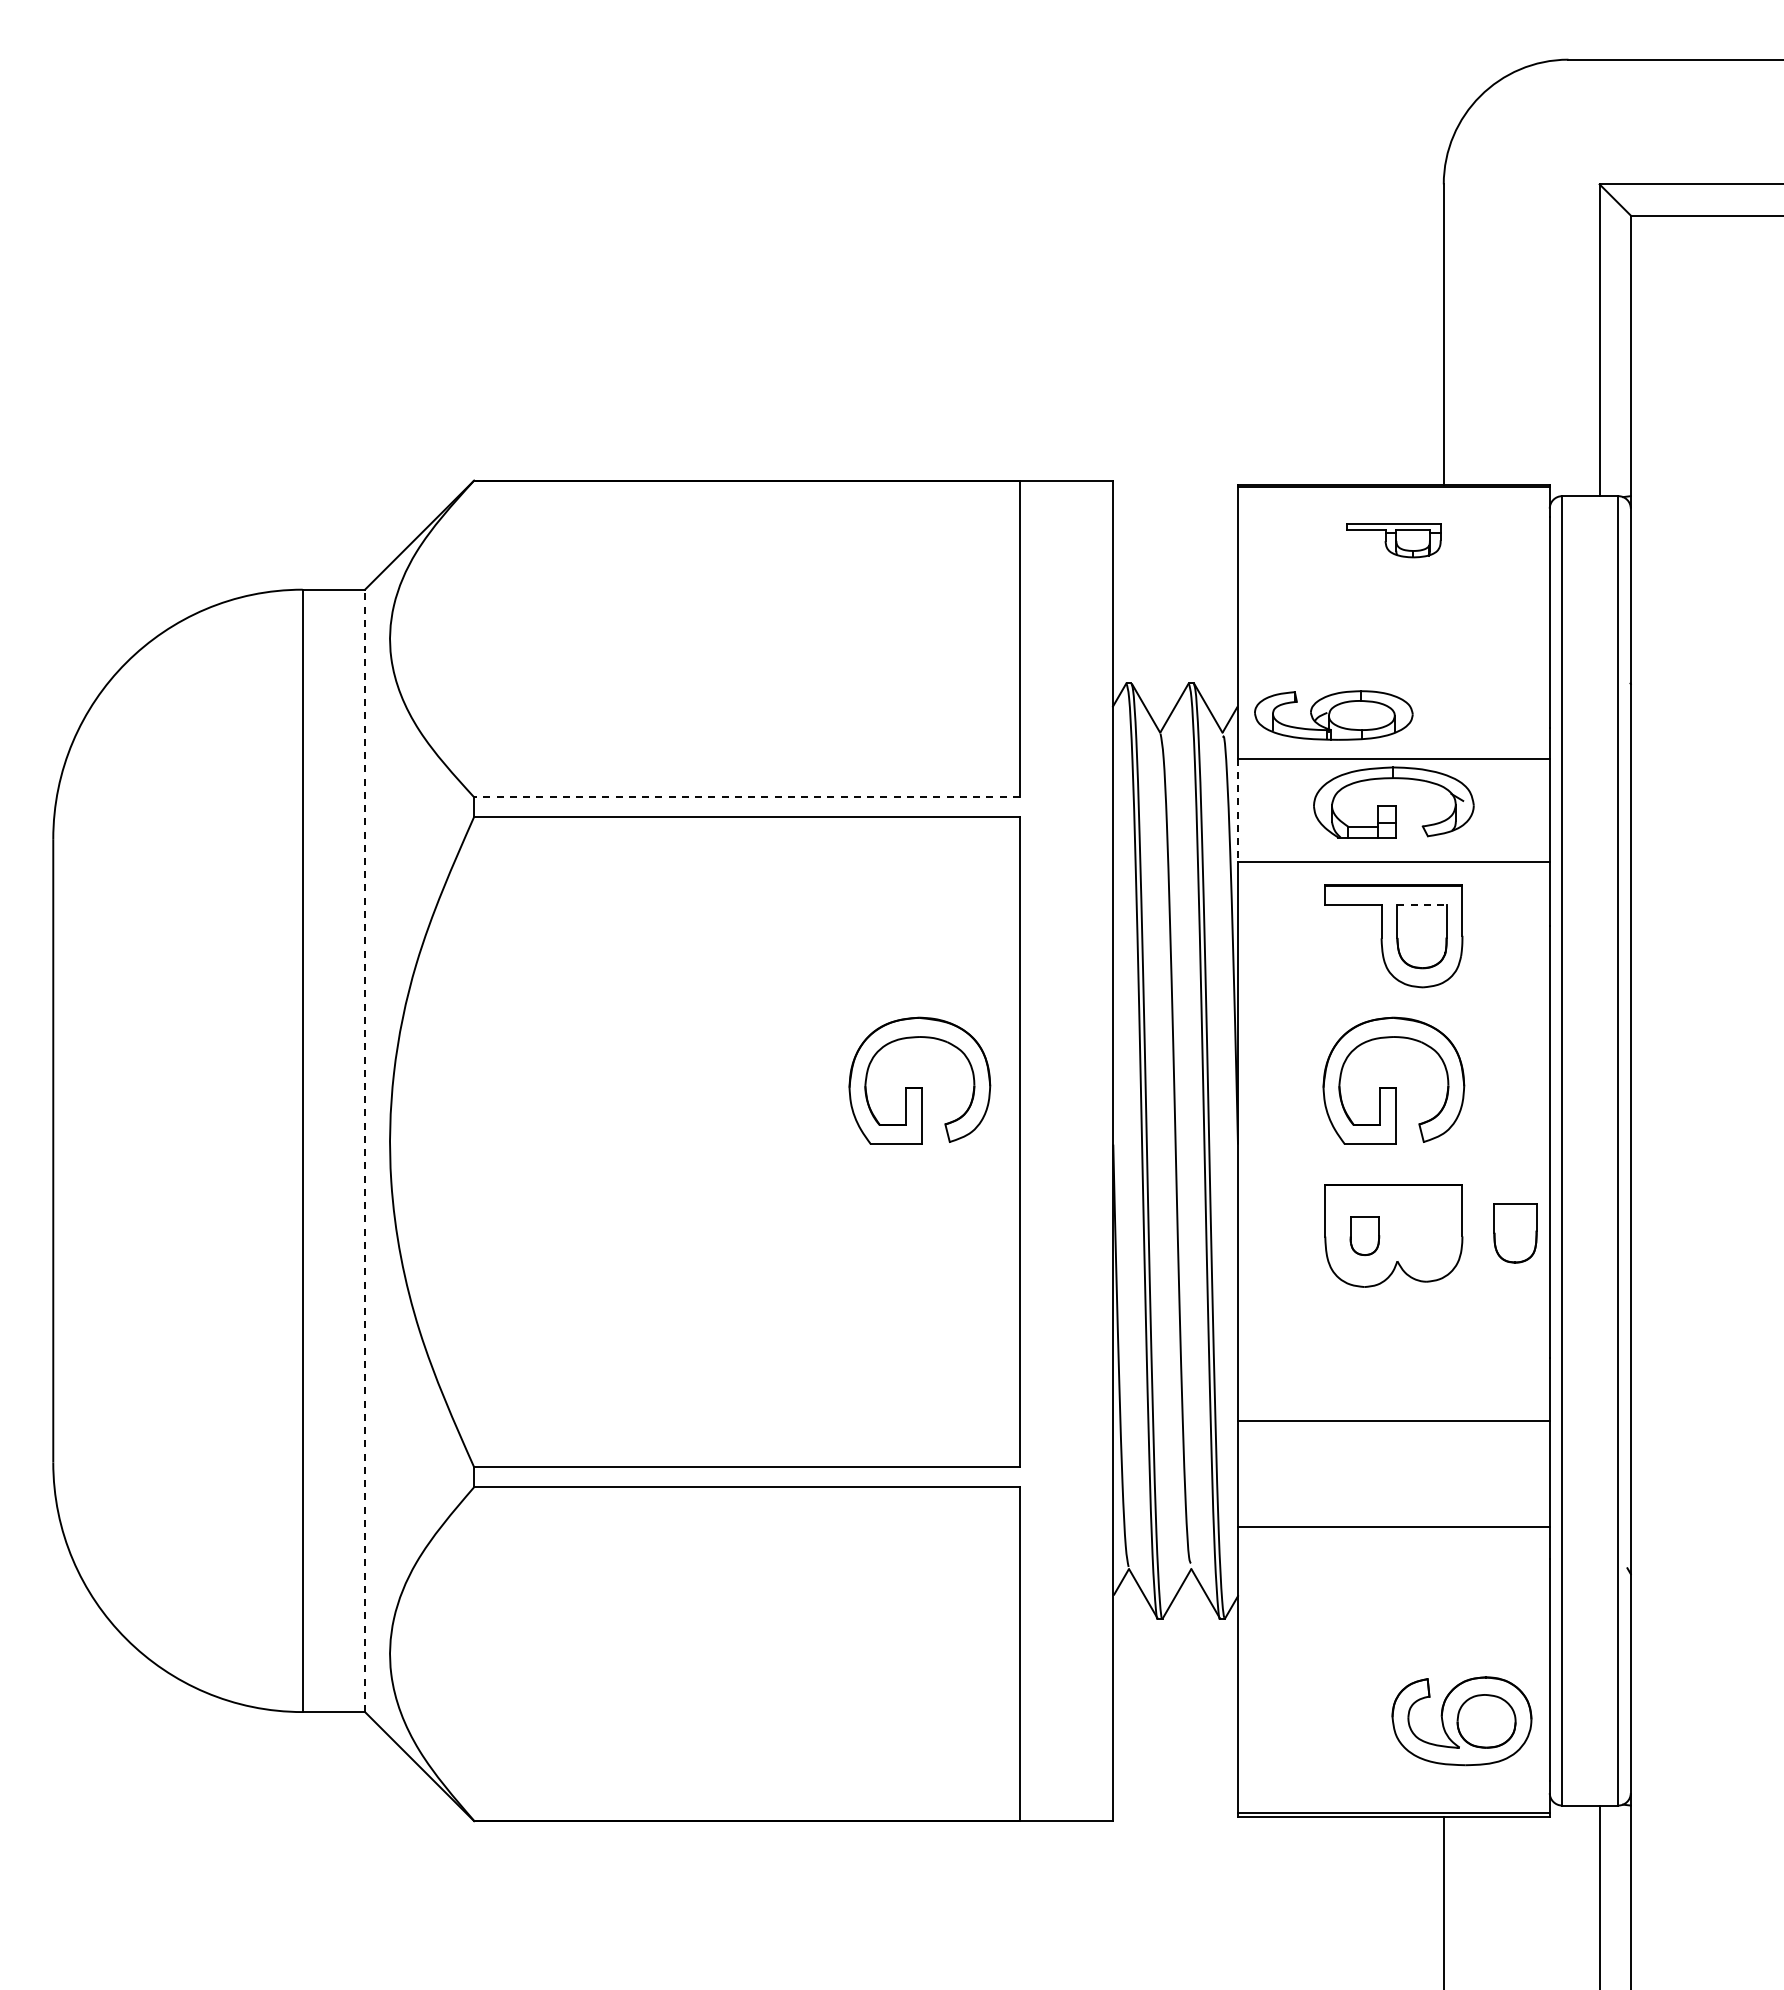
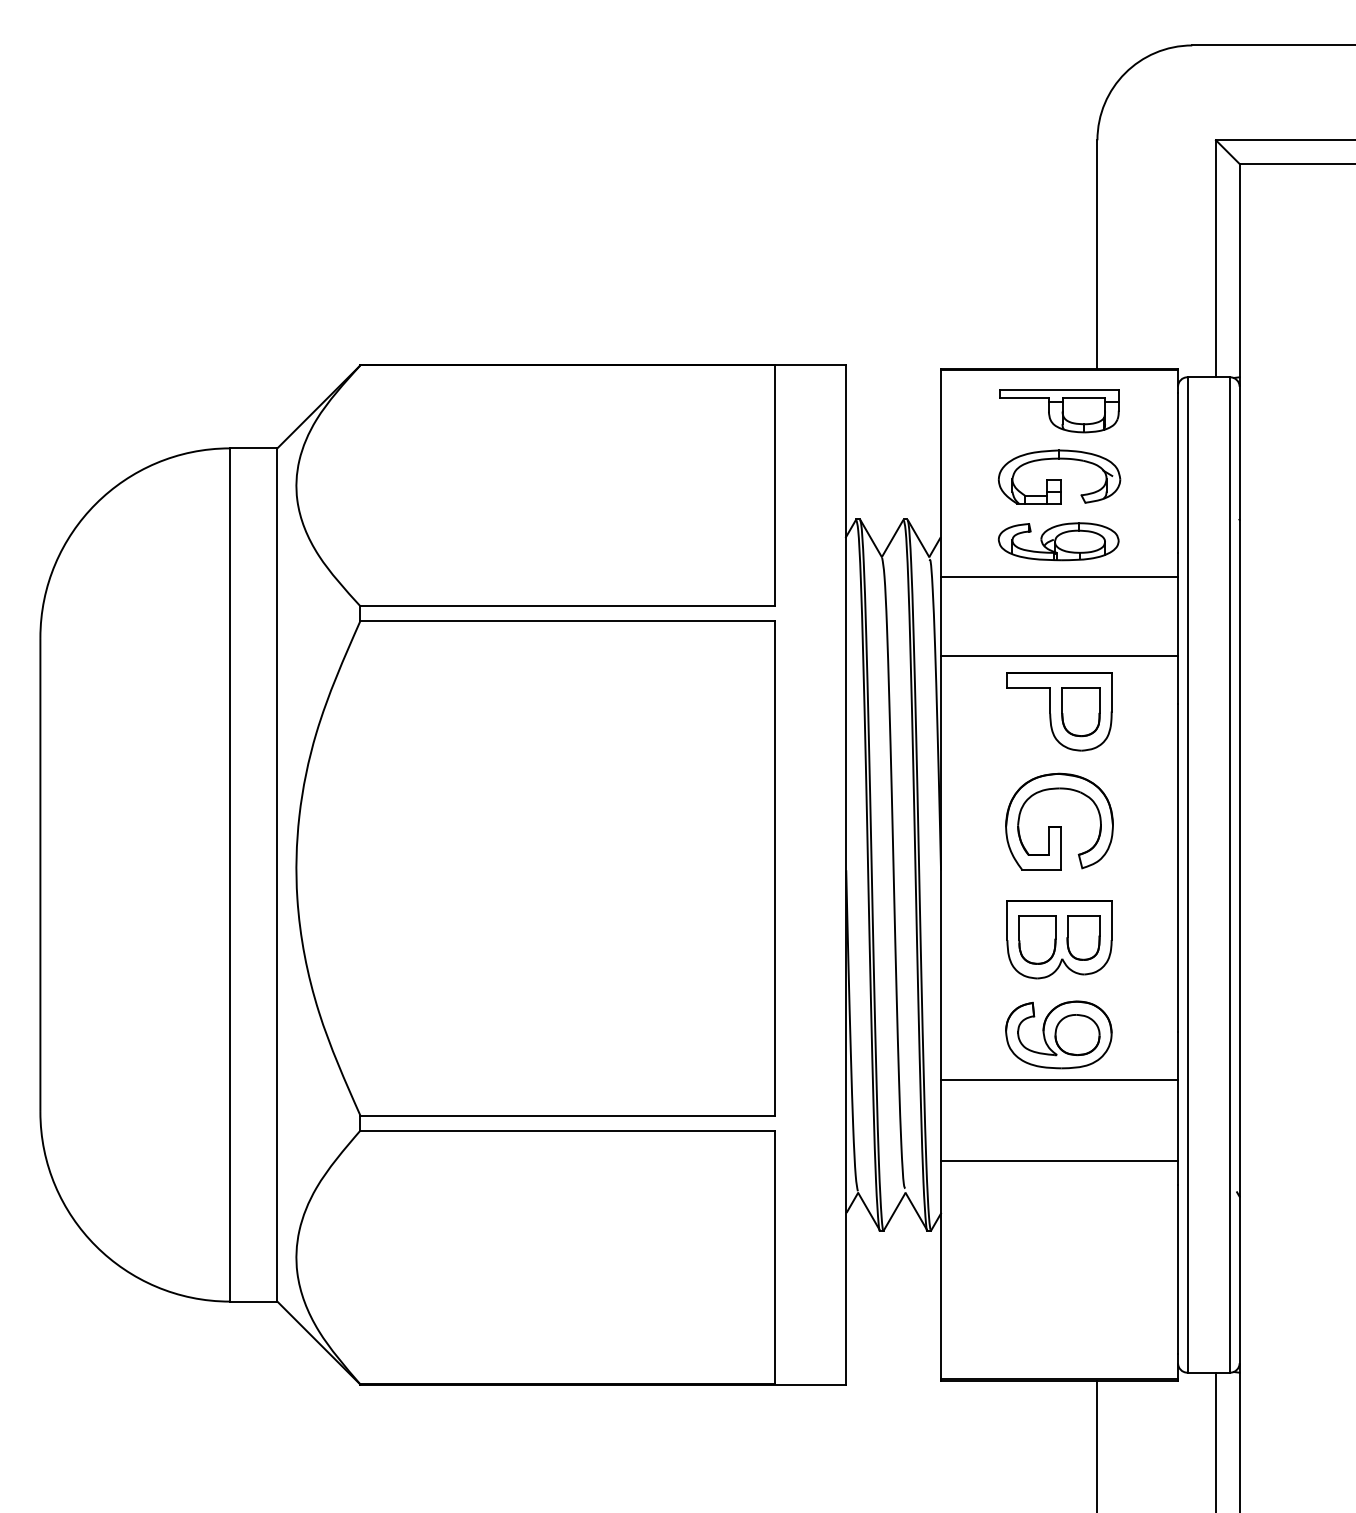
part: (1393, 540) -> (1059, 410), size x1.67
part: (1333, 715) -> (1058, 541), moved
line: (746, 797) -> (567, 606), dashed -> solid
part: (1393, 802) -> (1059, 477), moved
line: (1237, 810) -> (940, 616), dashed -> solid
line: (1422, 904) -> (1081, 687), dashed -> solid
part: (919, 1087) -> (698, 826), removed
line: (365, 1150) -> (277, 874), dashed -> solid
part: (1515, 1233) -> (1083, 937), moved
part: (1364, 1235) -> (1037, 939), size x1.67
part: (1461, 1721) -> (1058, 1035), moved

